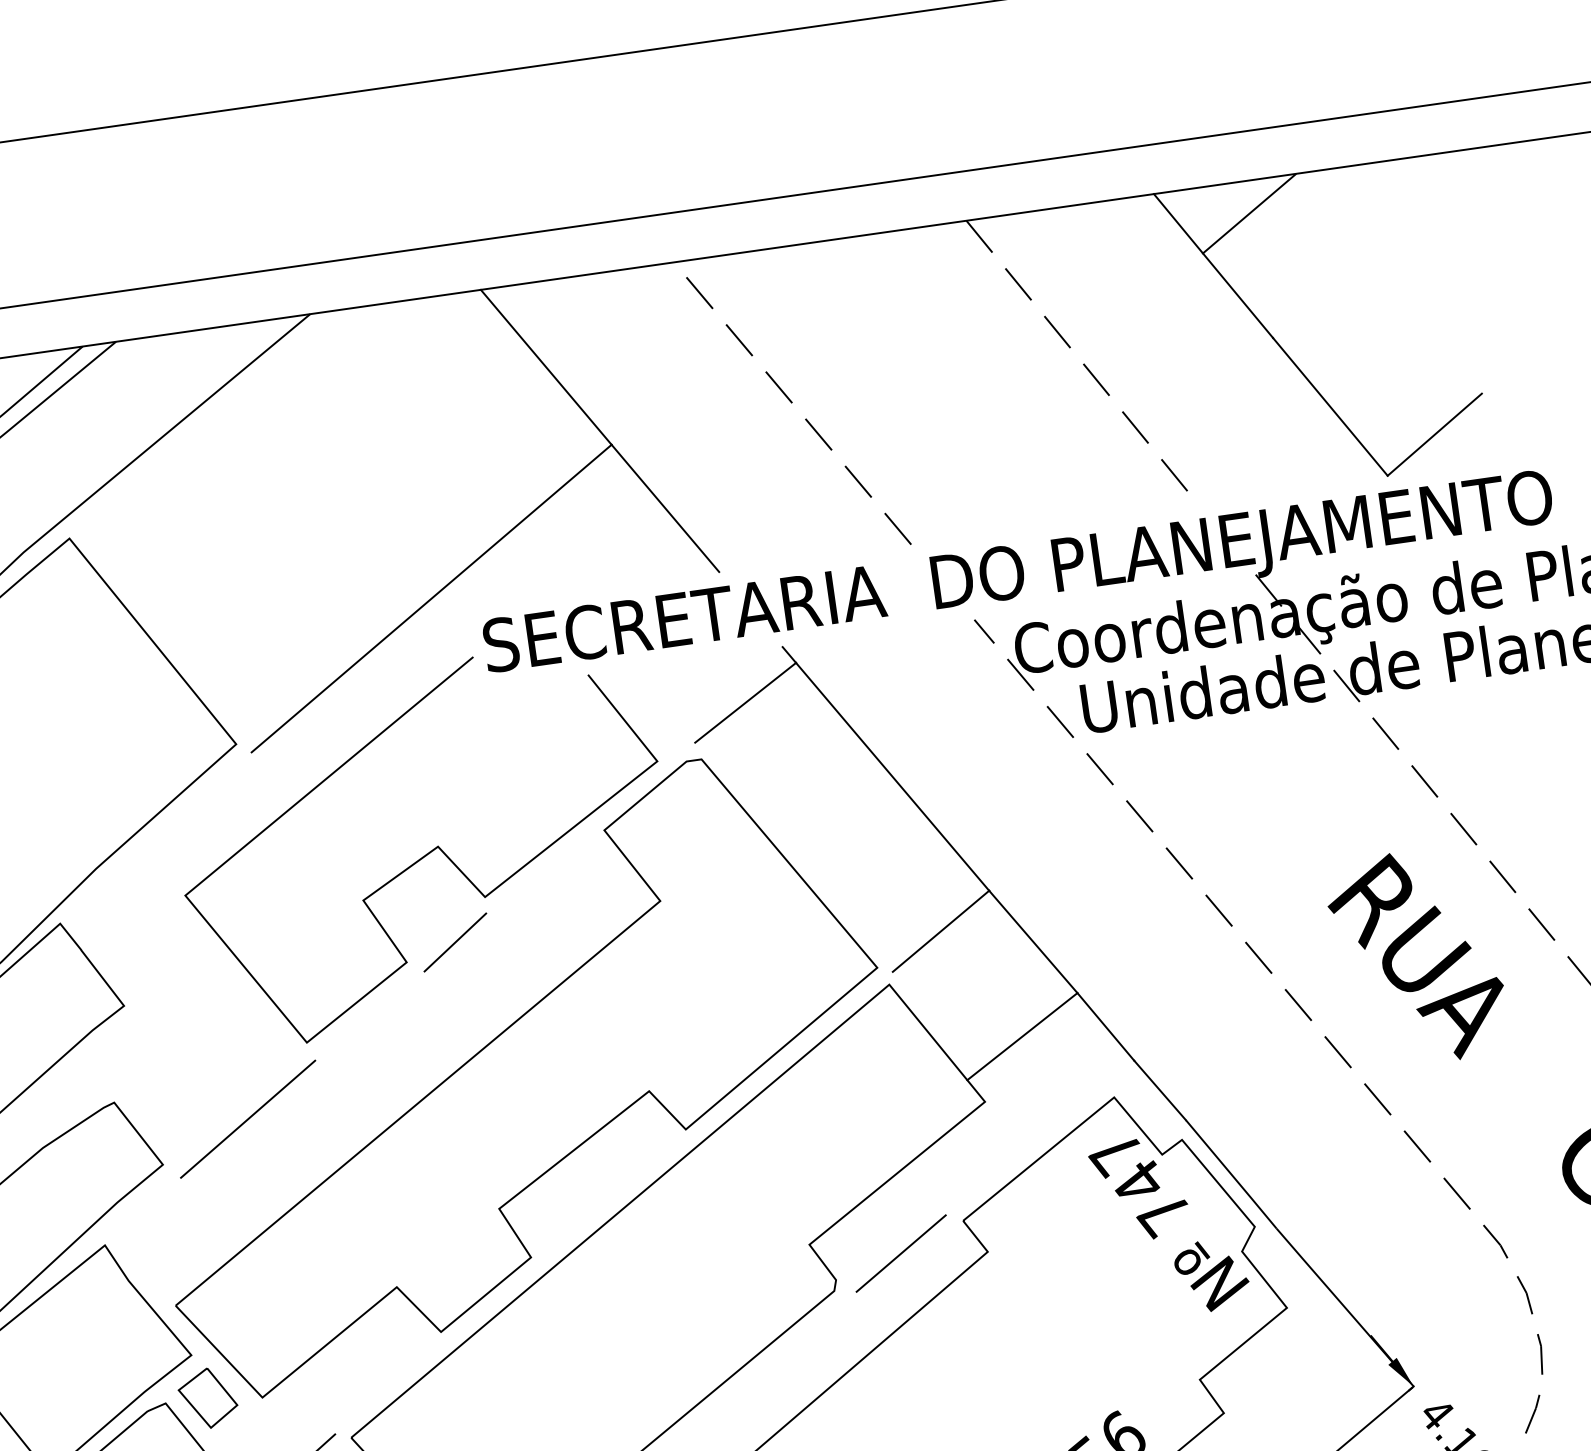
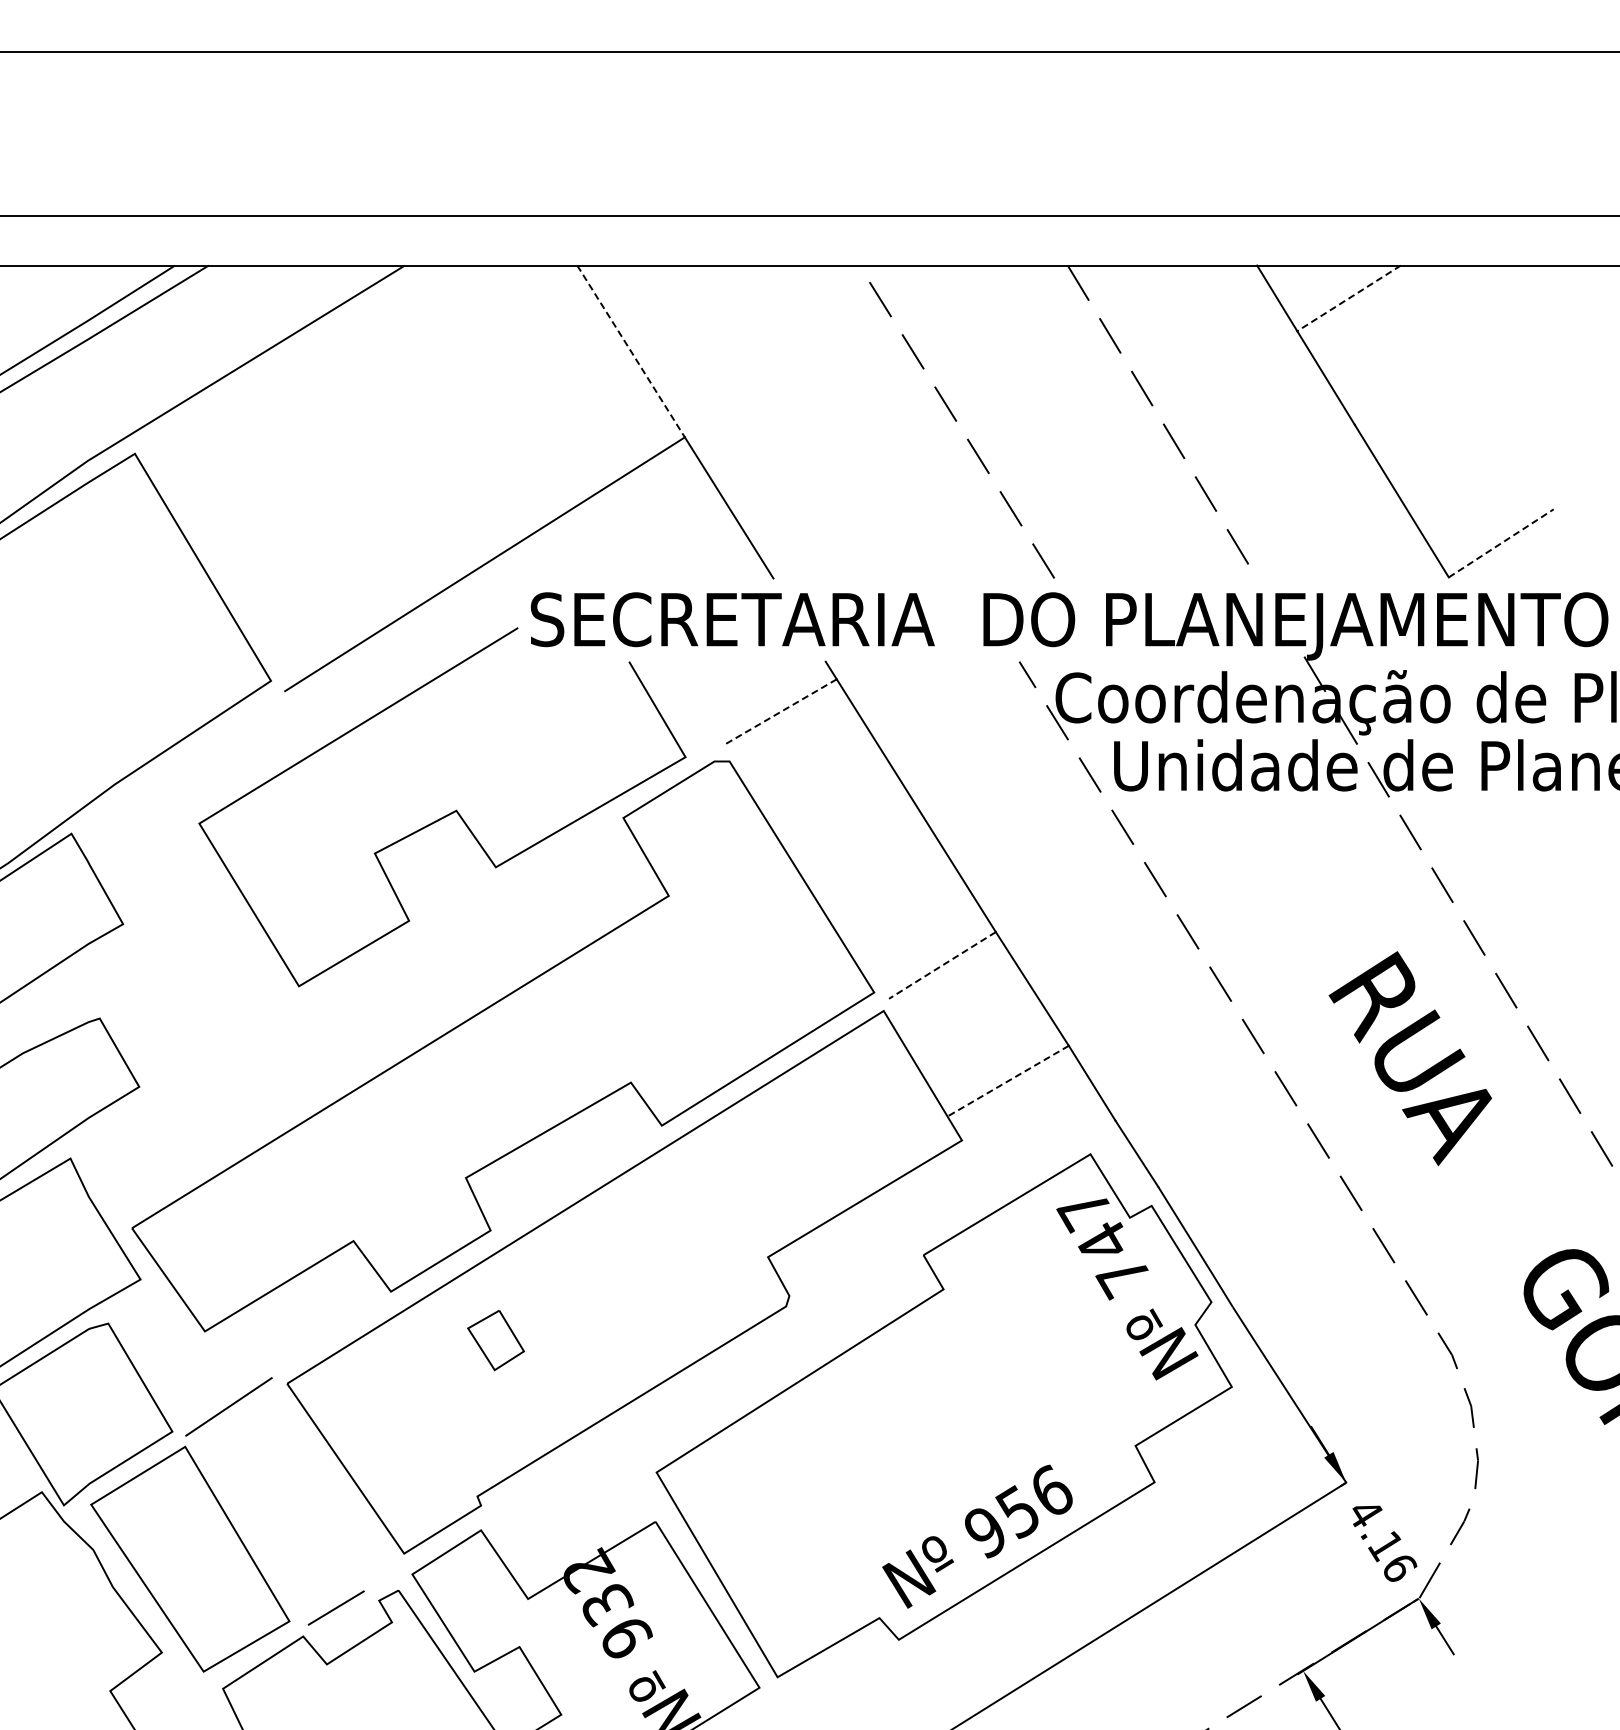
line: (1249, 213) -> (1348, 298), solid -> dashed
line: (546, 367) -> (631, 351), solid -> dashed
line: (792, 403) -> (956, 421), moved
line: (1435, 434) -> (1501, 543), solid -> dashed
line: (744, 702) -> (780, 711), solid -> dashed
line: (941, 931) -> (942, 965), solid -> dashed
line: (454, 942) -> (459, 907), removed
line: (1021, 1037) -> (1007, 1081), solid -> dashed
line: (247, 1118) -> (229, 1053), removed
line: (901, 1253) -> (857, 1278), removed
part: (208, 1398) -> (496, 1340), moved

